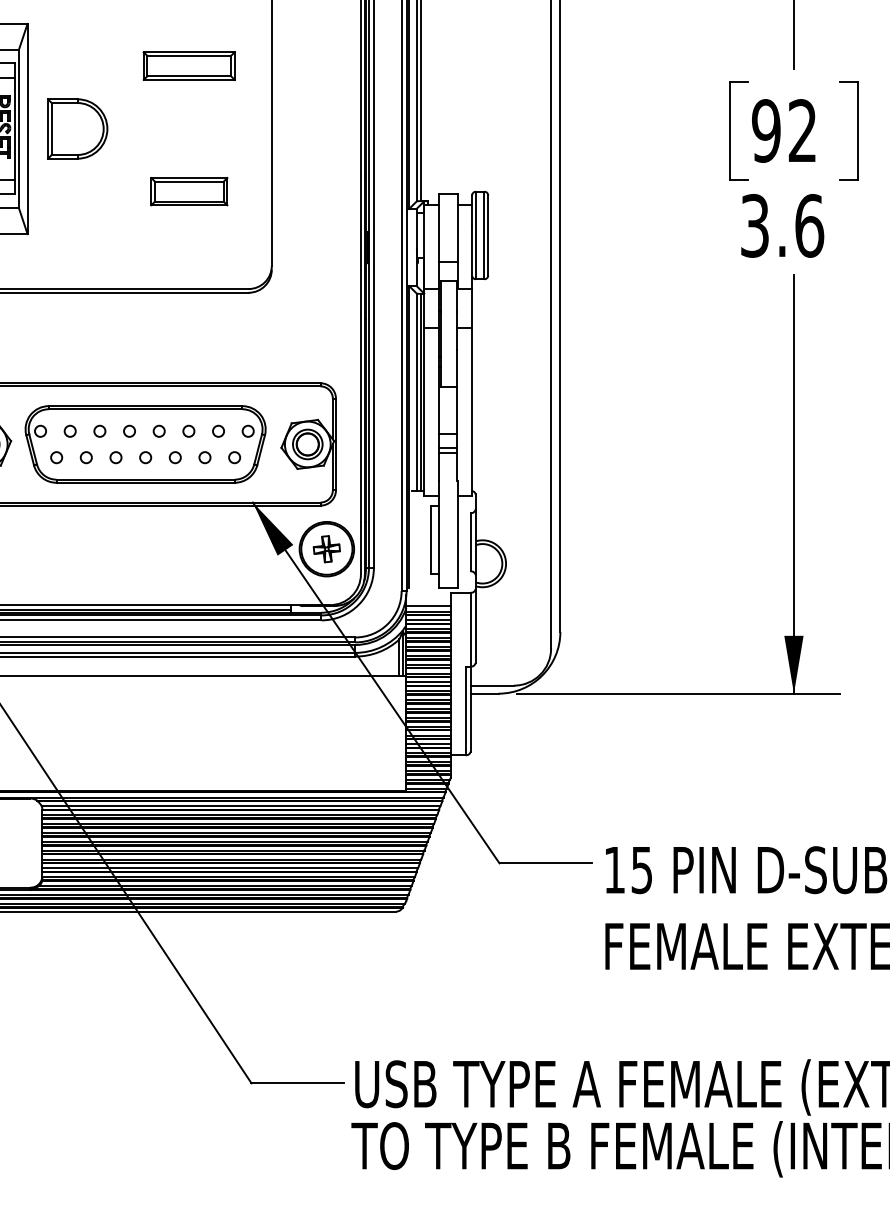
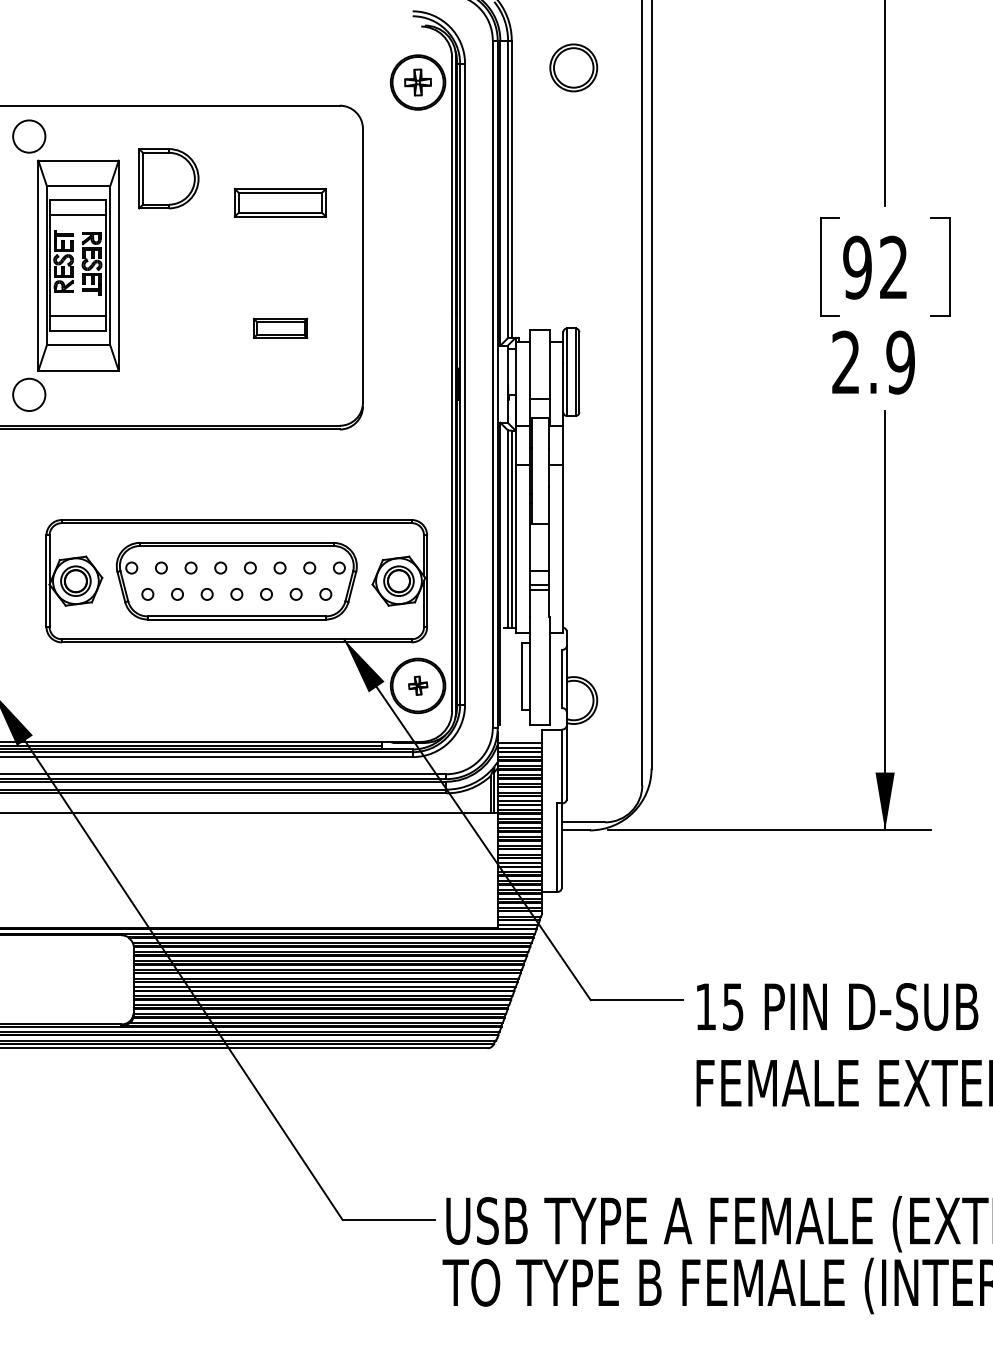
part: (77, 128) -> (168, 178), moved
part: (189, 191) -> (280, 328), size x0.7
text: (782, 225) -> (873, 362), 3.6 -> 2.9
part: (327, 548) -> (418, 685), size x0.7

